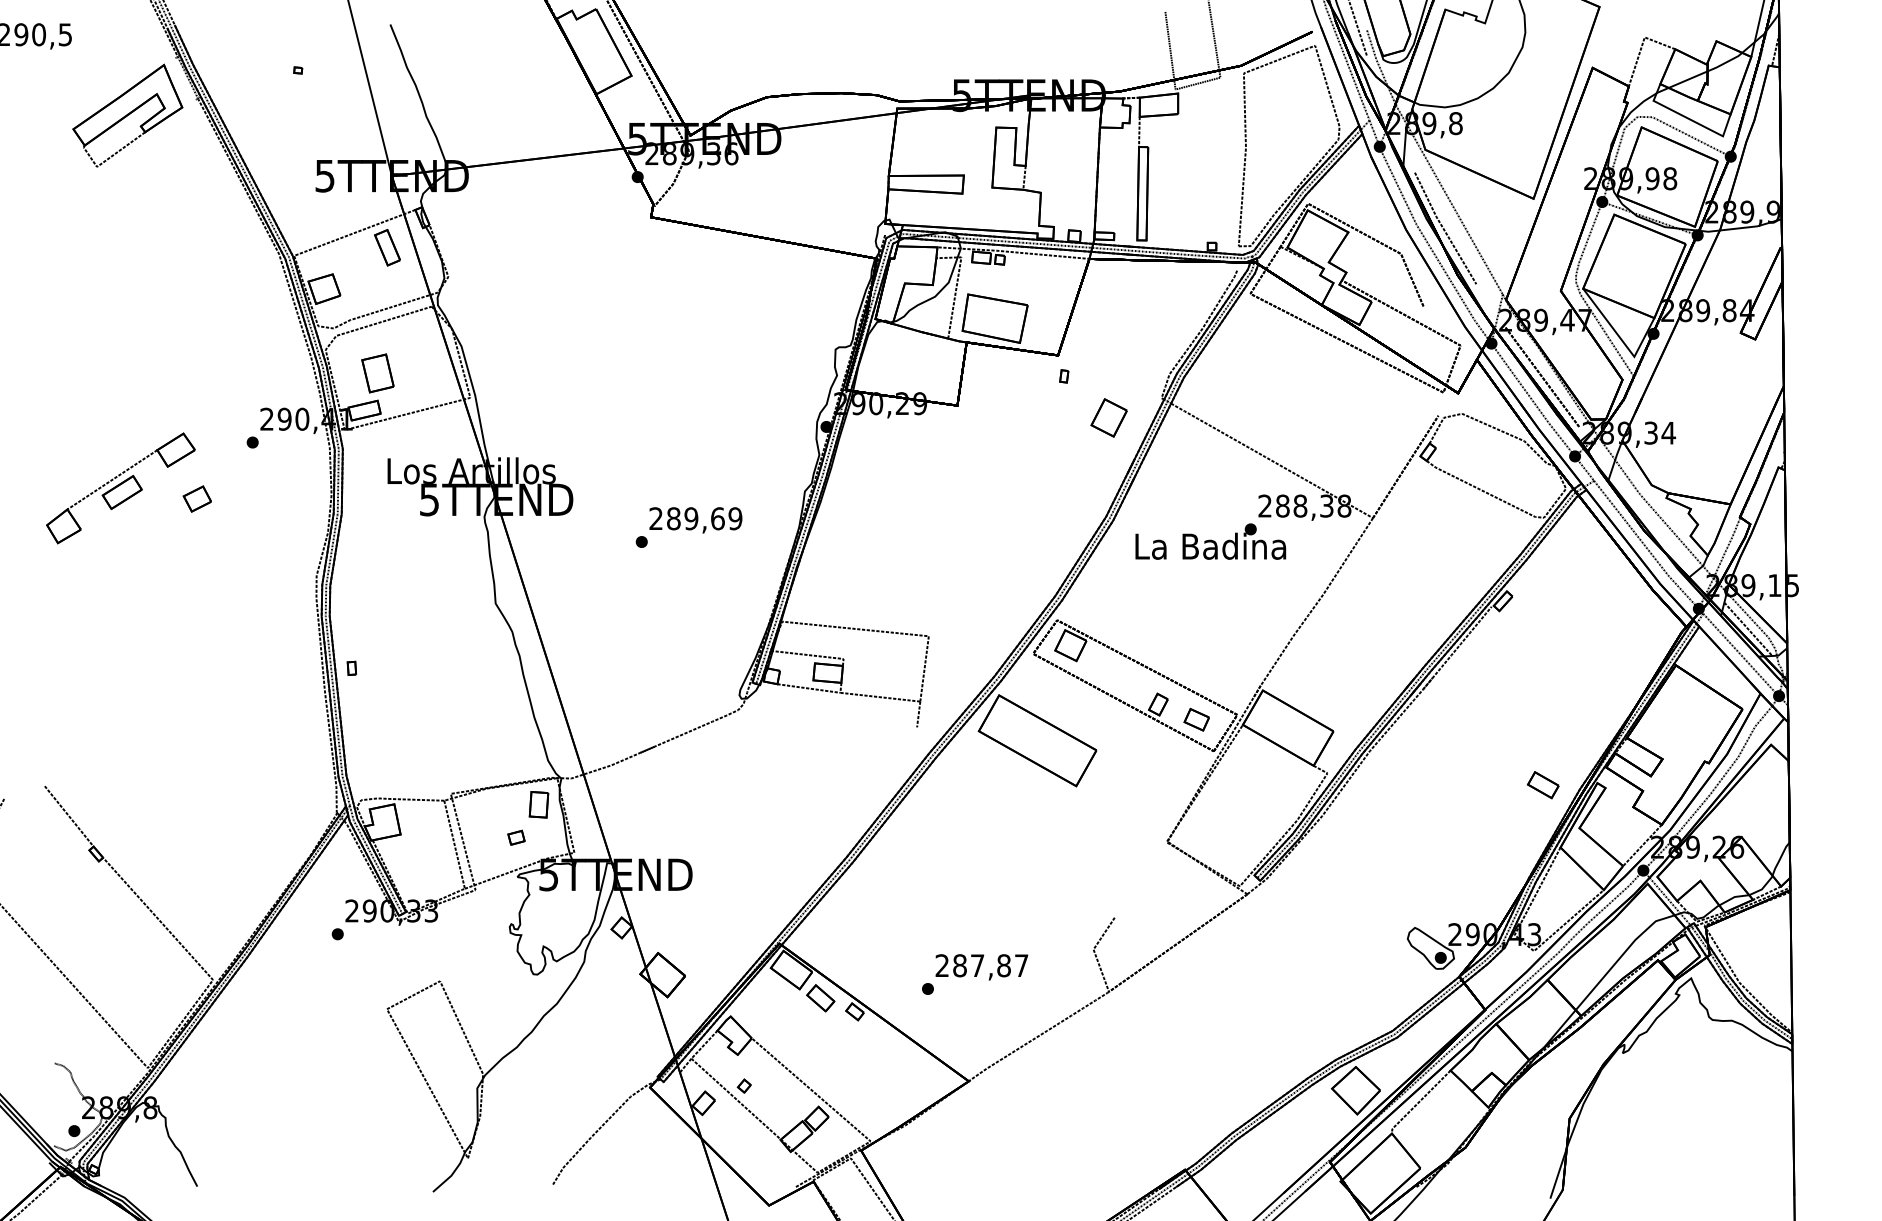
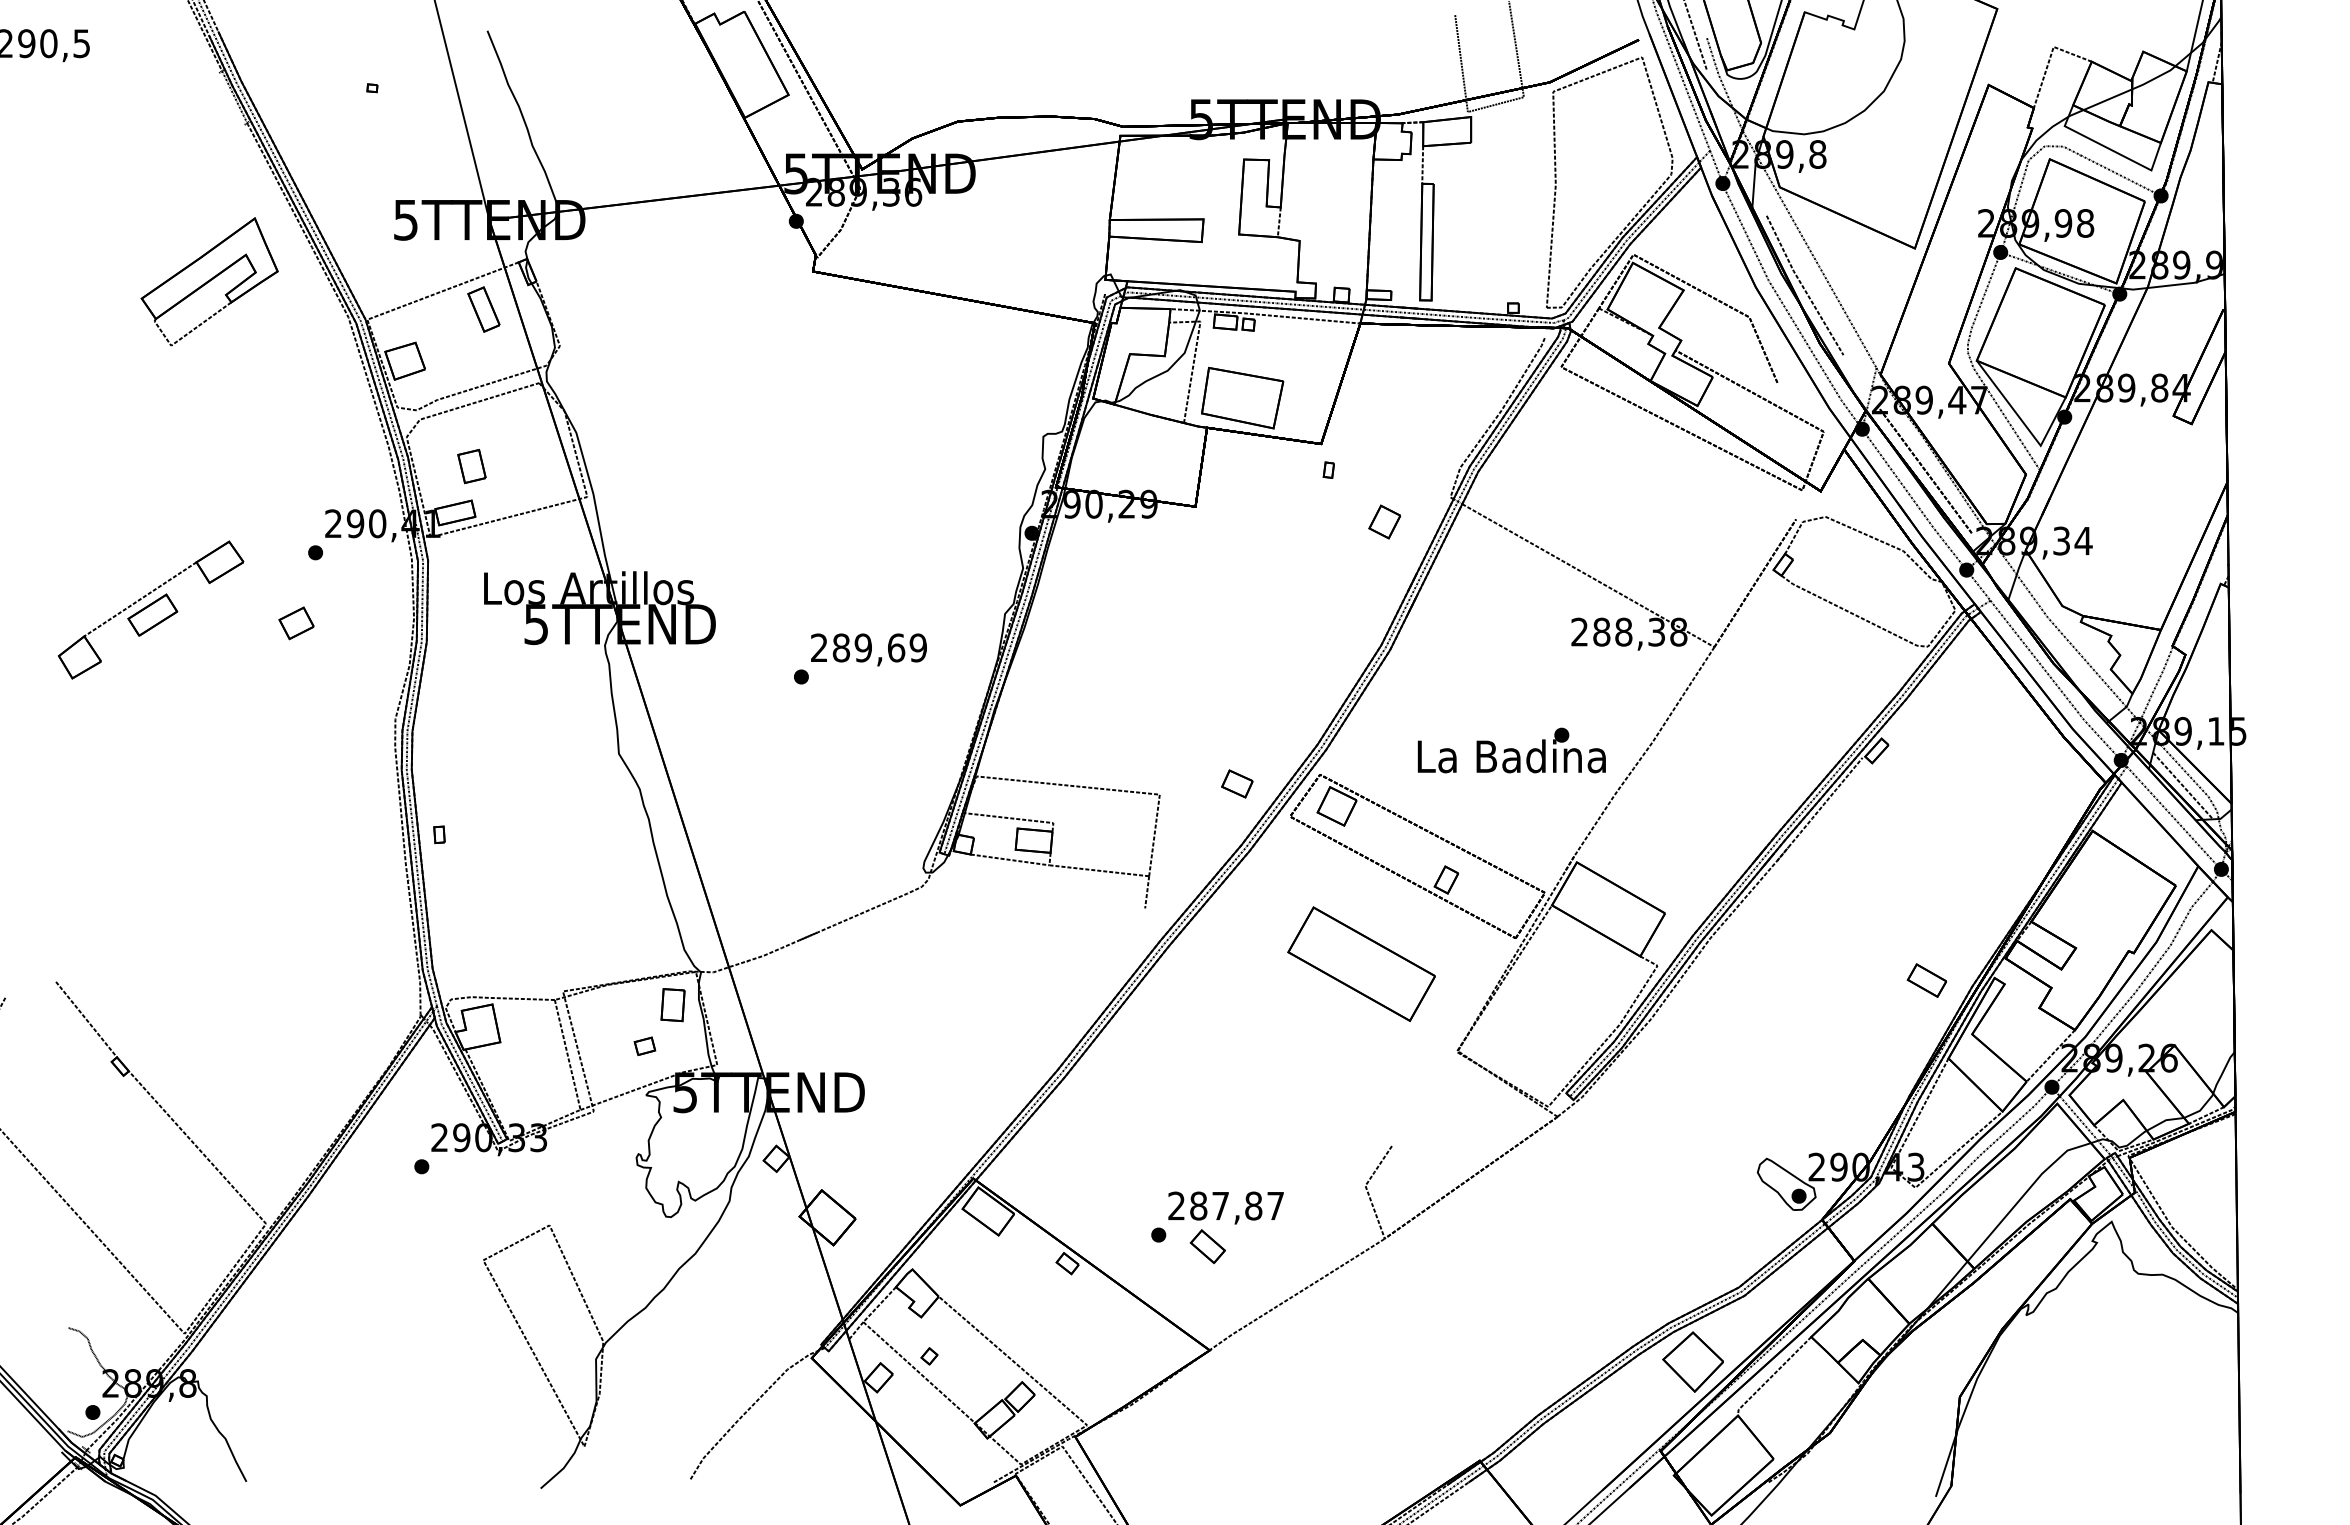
part: (127, 115) -> (209, 281), moved
part: (377, 373) -> (471, 466), size x0.7
part: (1108, 417) -> (1384, 521), size x0.7
part: (197, 499) -> (296, 623), moved
text: (1210, 541) -> (1511, 750), moved
part: (1196, 719) -> (1237, 783), moved
part: (1037, 740) -> (1361, 963), moved
part: (820, 998) -> (1207, 1246), moved

